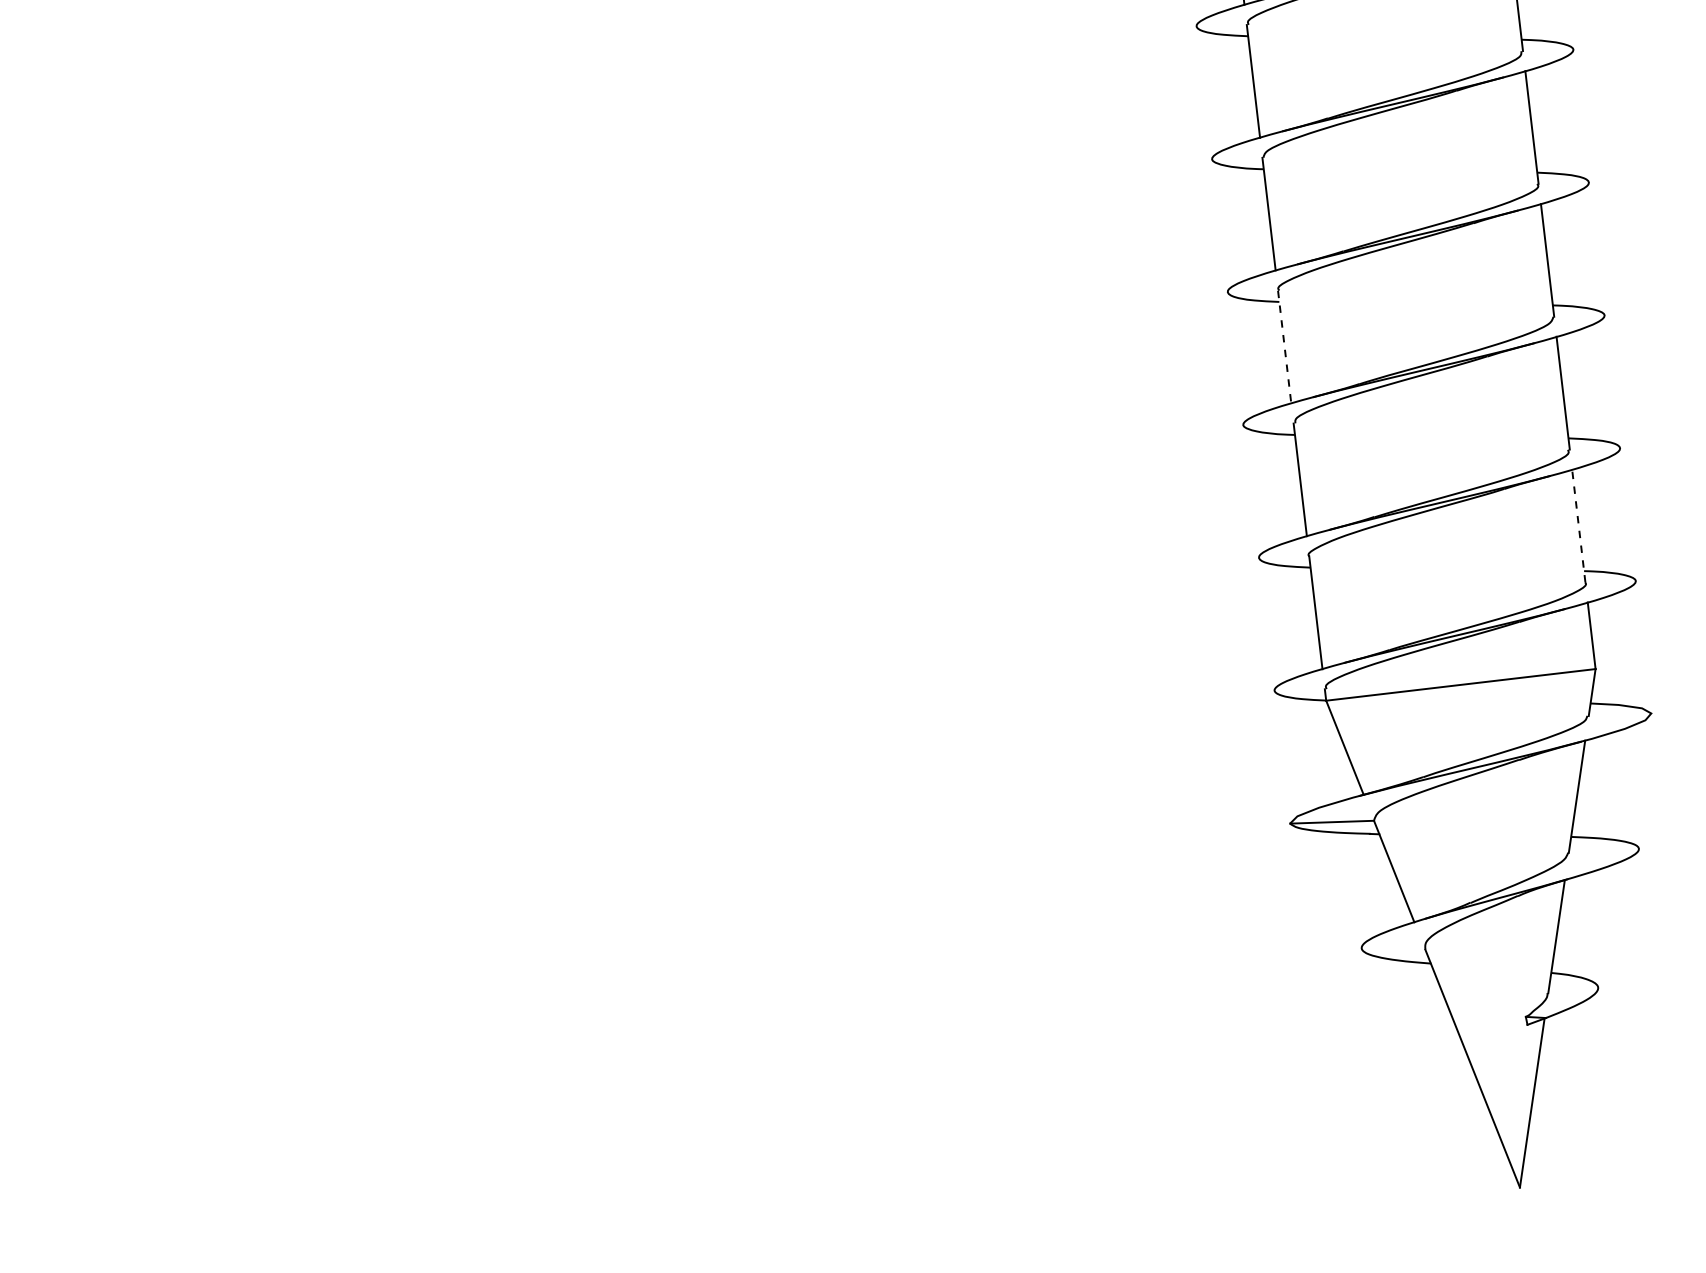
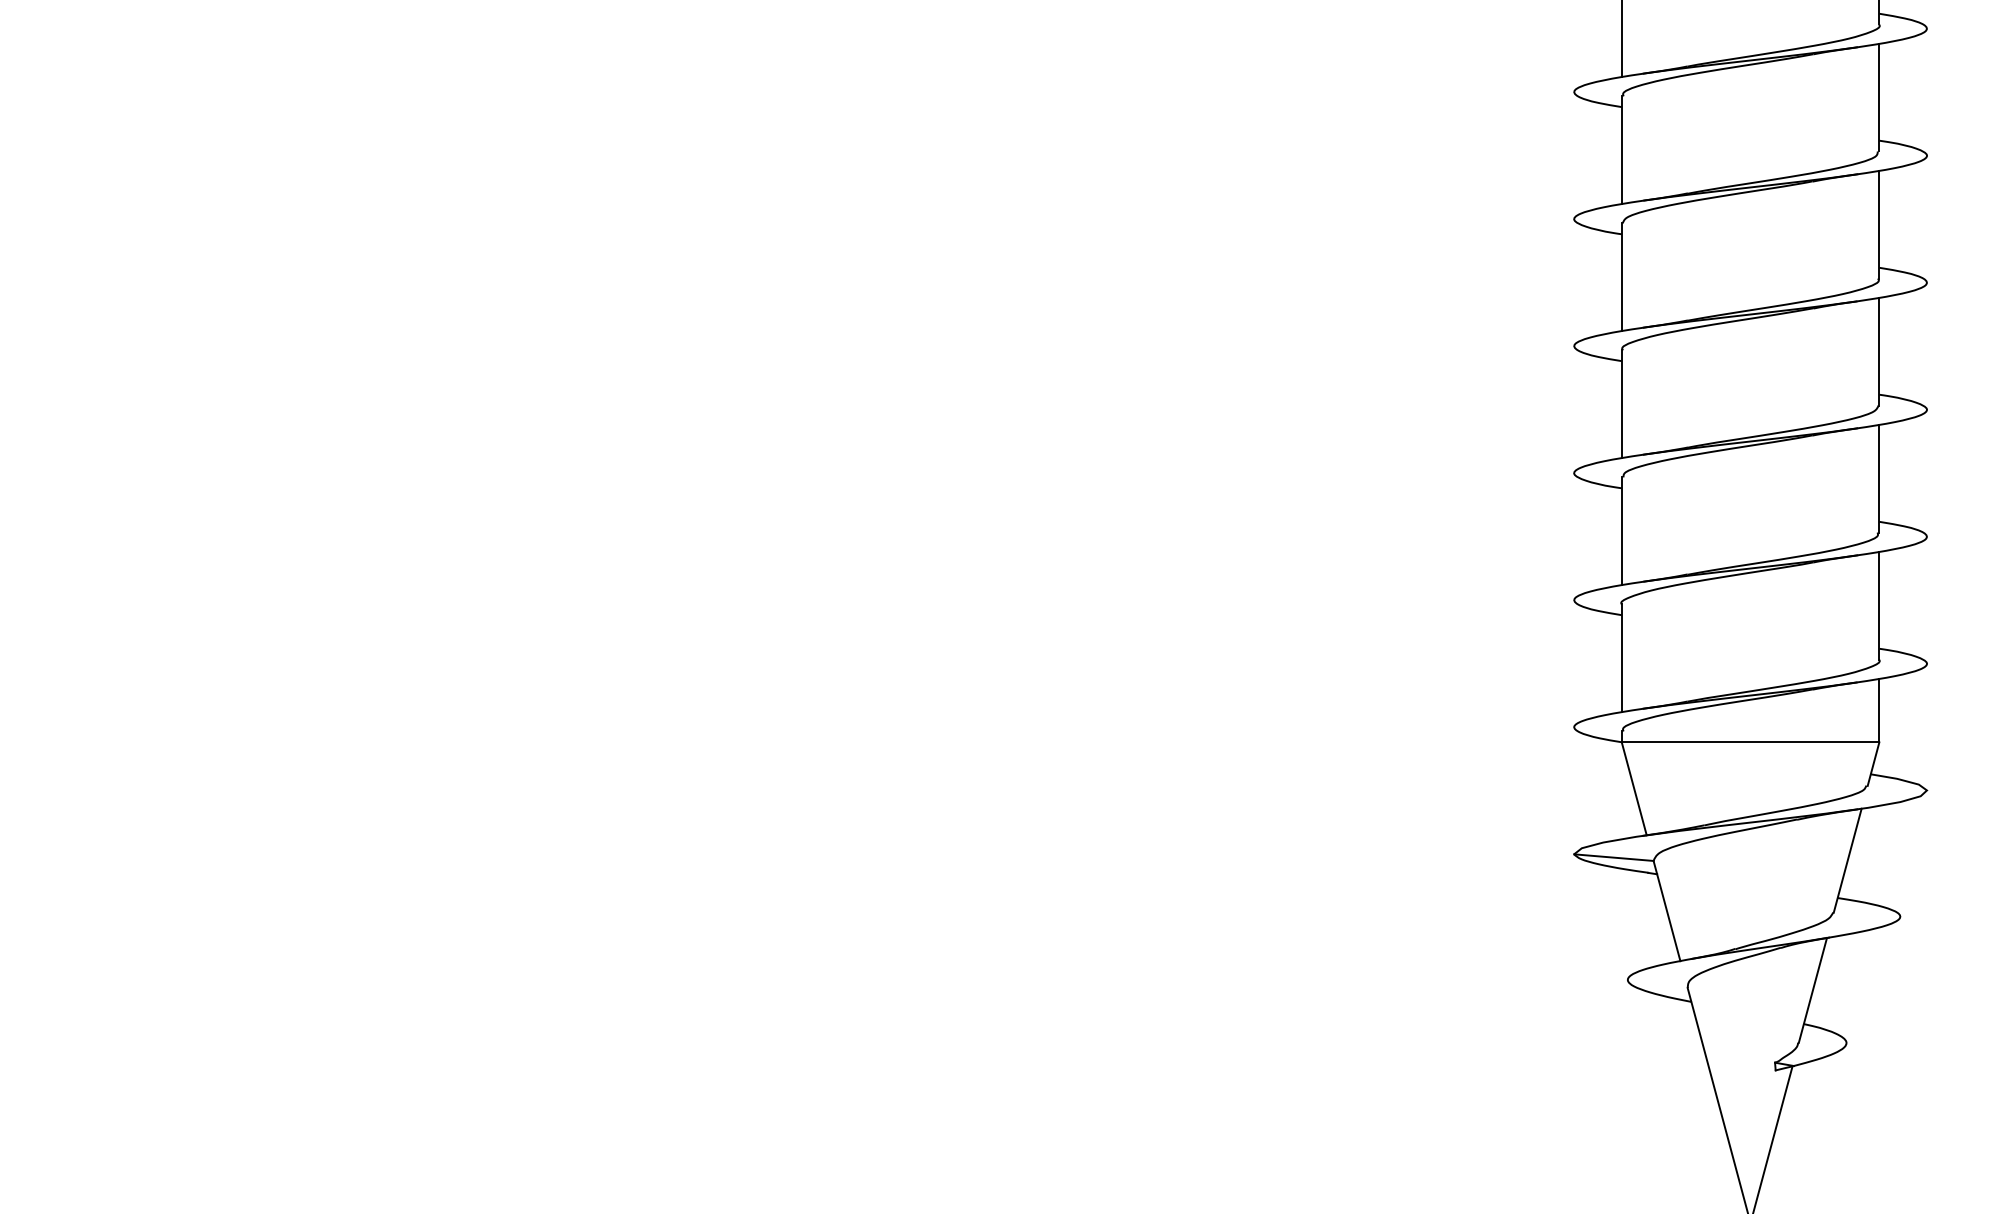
line: (1284, 347) -> (1621, 404), dashed -> solid
line: (1578, 525) -> (1879, 605), dashed -> solid

